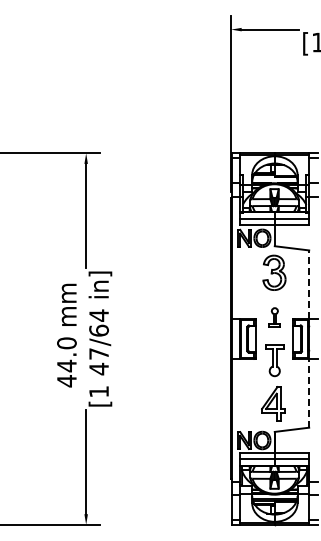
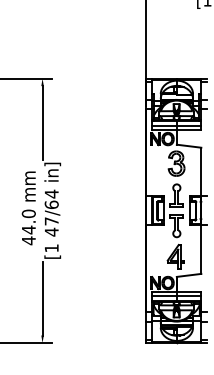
line: (309, 284) -> (201, 171), dashed -> solid
part: (274, 317) -> (176, 195), size x1.67
line: (309, 393) -> (201, 249), dashed -> solid

